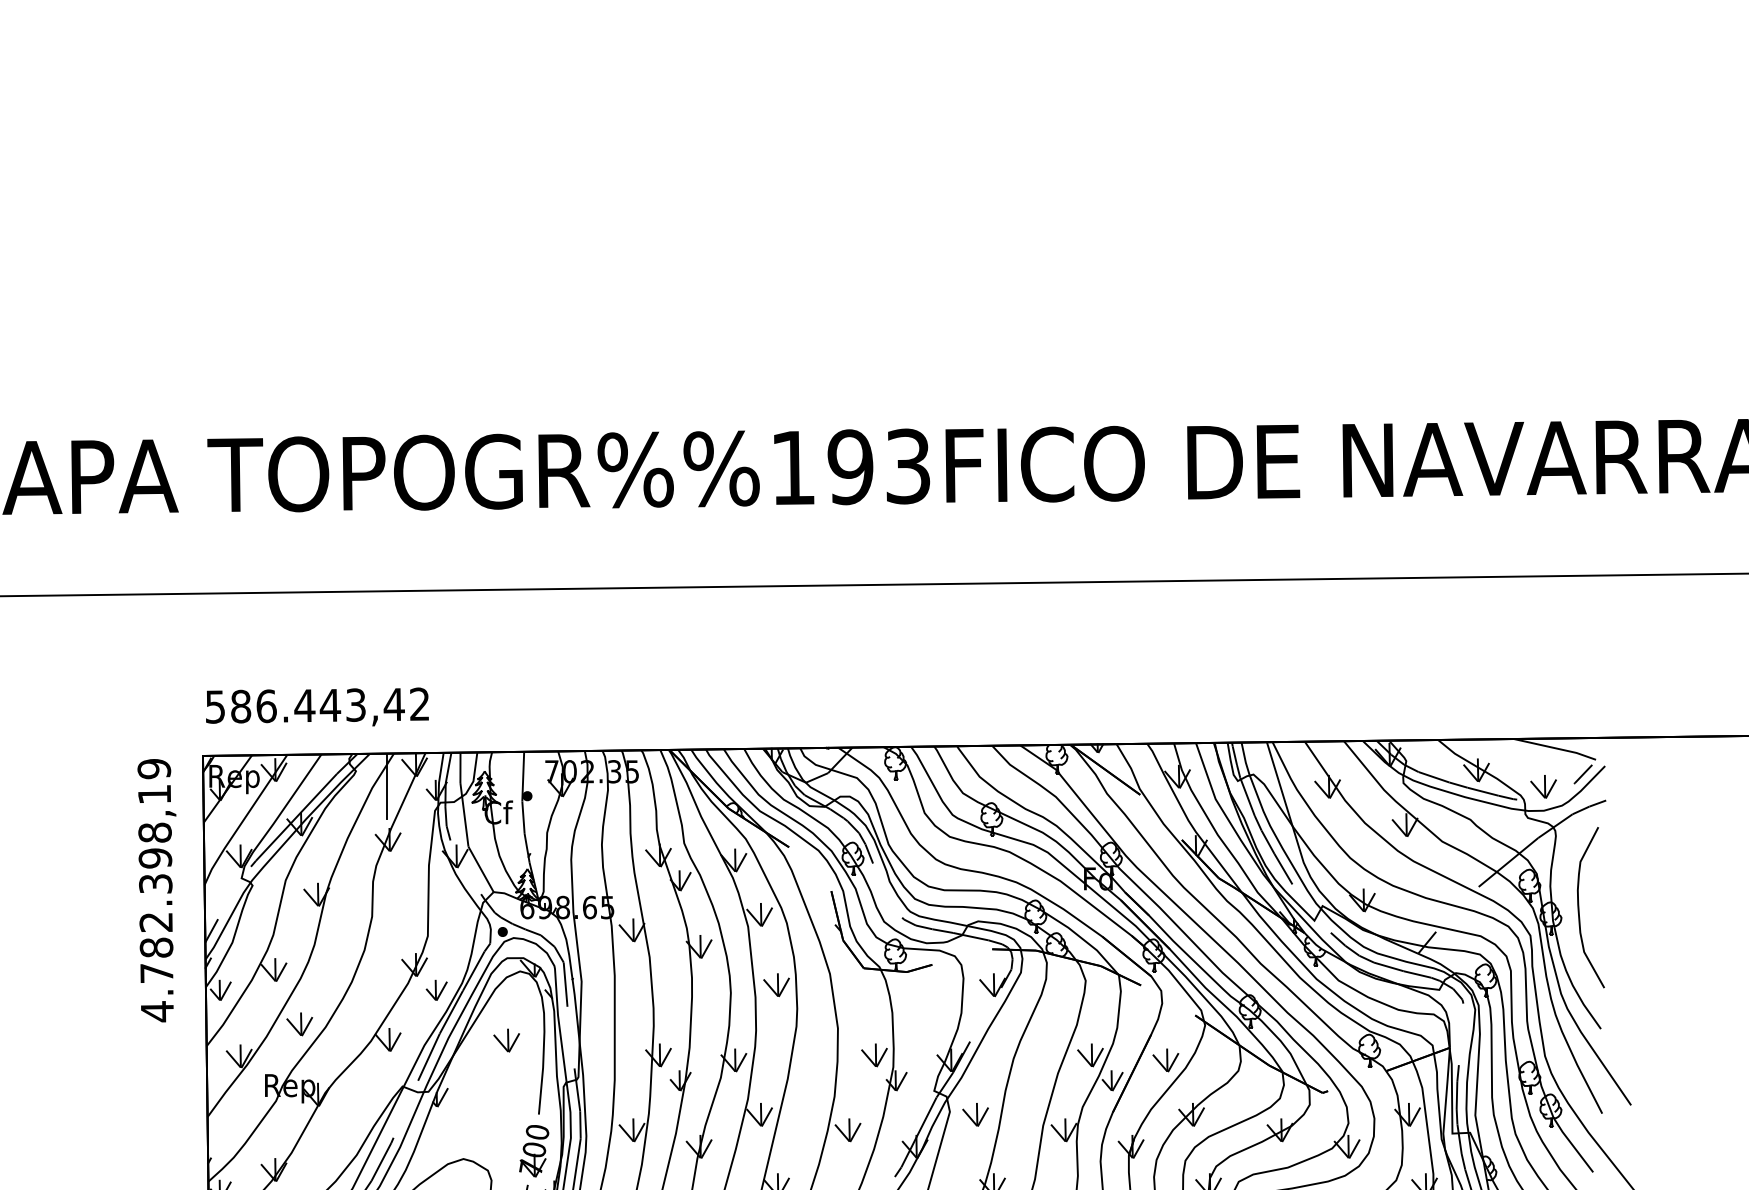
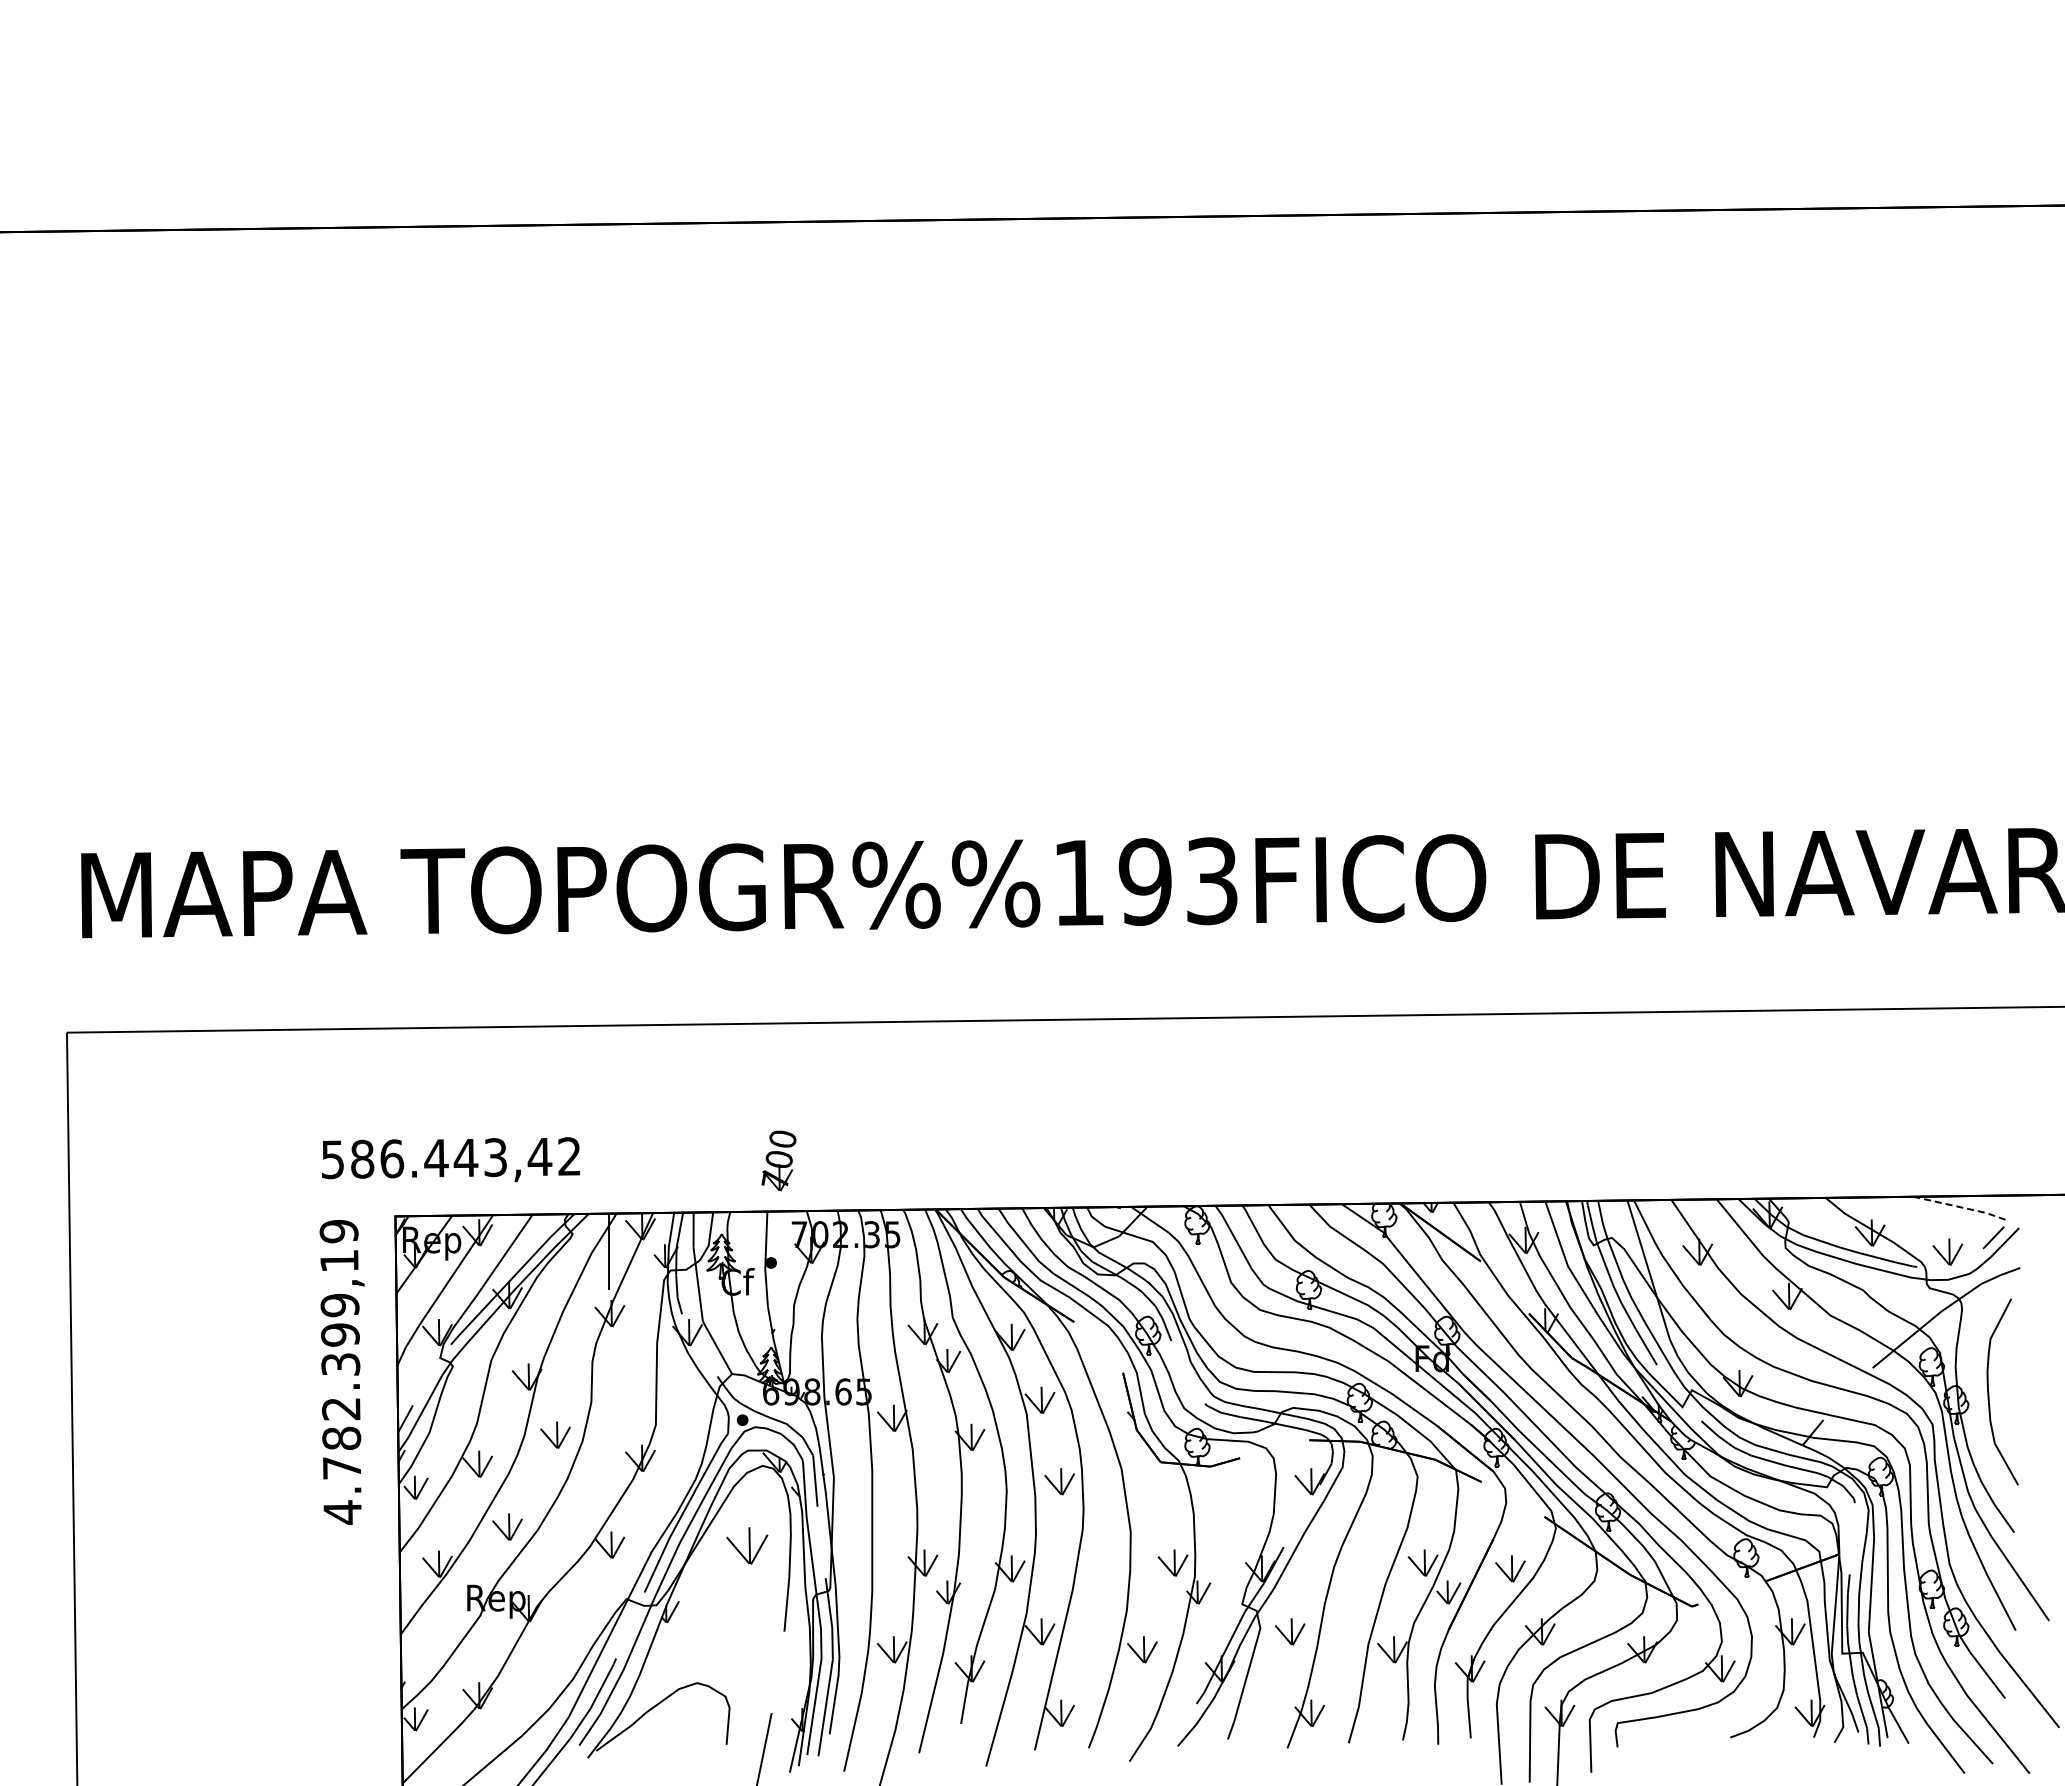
text: (317, 706) -> (450, 1159), moved
line: (1555, 748) -> (1961, 1207), solid -> dashed
text: (154, 832) -> (339, 1305), 4.782.398,19 -> 4.782.399,19
part: (341, 944) -> (555, 1434), added
part: (436, 990) -> (665, 1487), removed
part: (506, 1040) -> (746, 1545), size x1.4
part: (533, 1150) -> (778, 1160), moved

